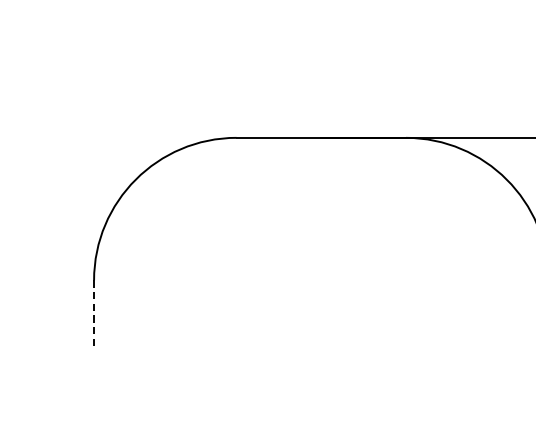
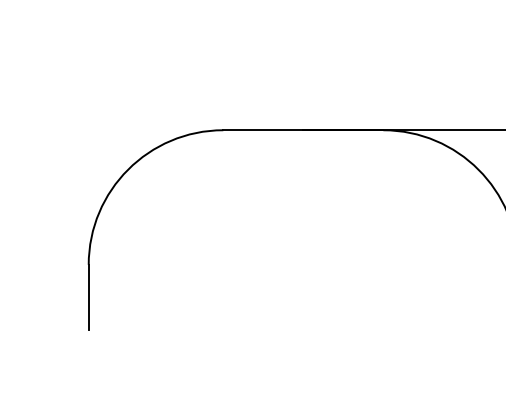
line: (93, 314) -> (88, 297), dashed -> solid

